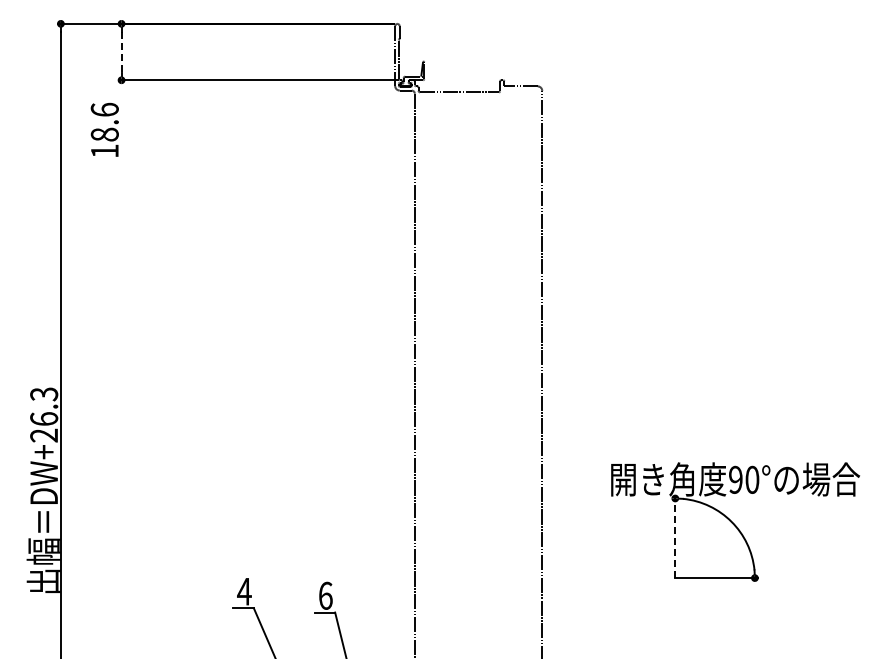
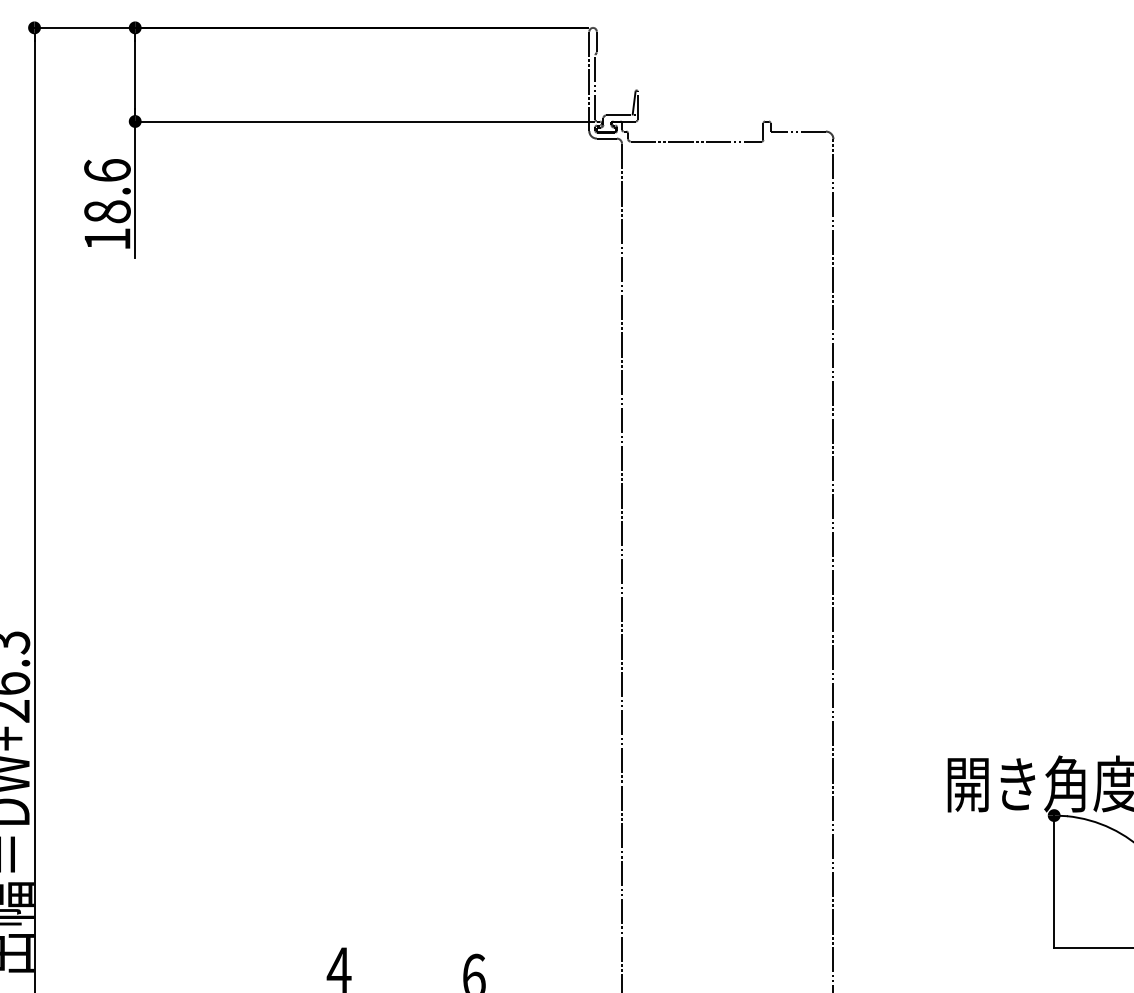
line: (121, 52) -> (135, 75), dashed -> solid
line: (121, 121) -> (135, 189), added
line: (675, 538) -> (1054, 881), dashed -> solid

